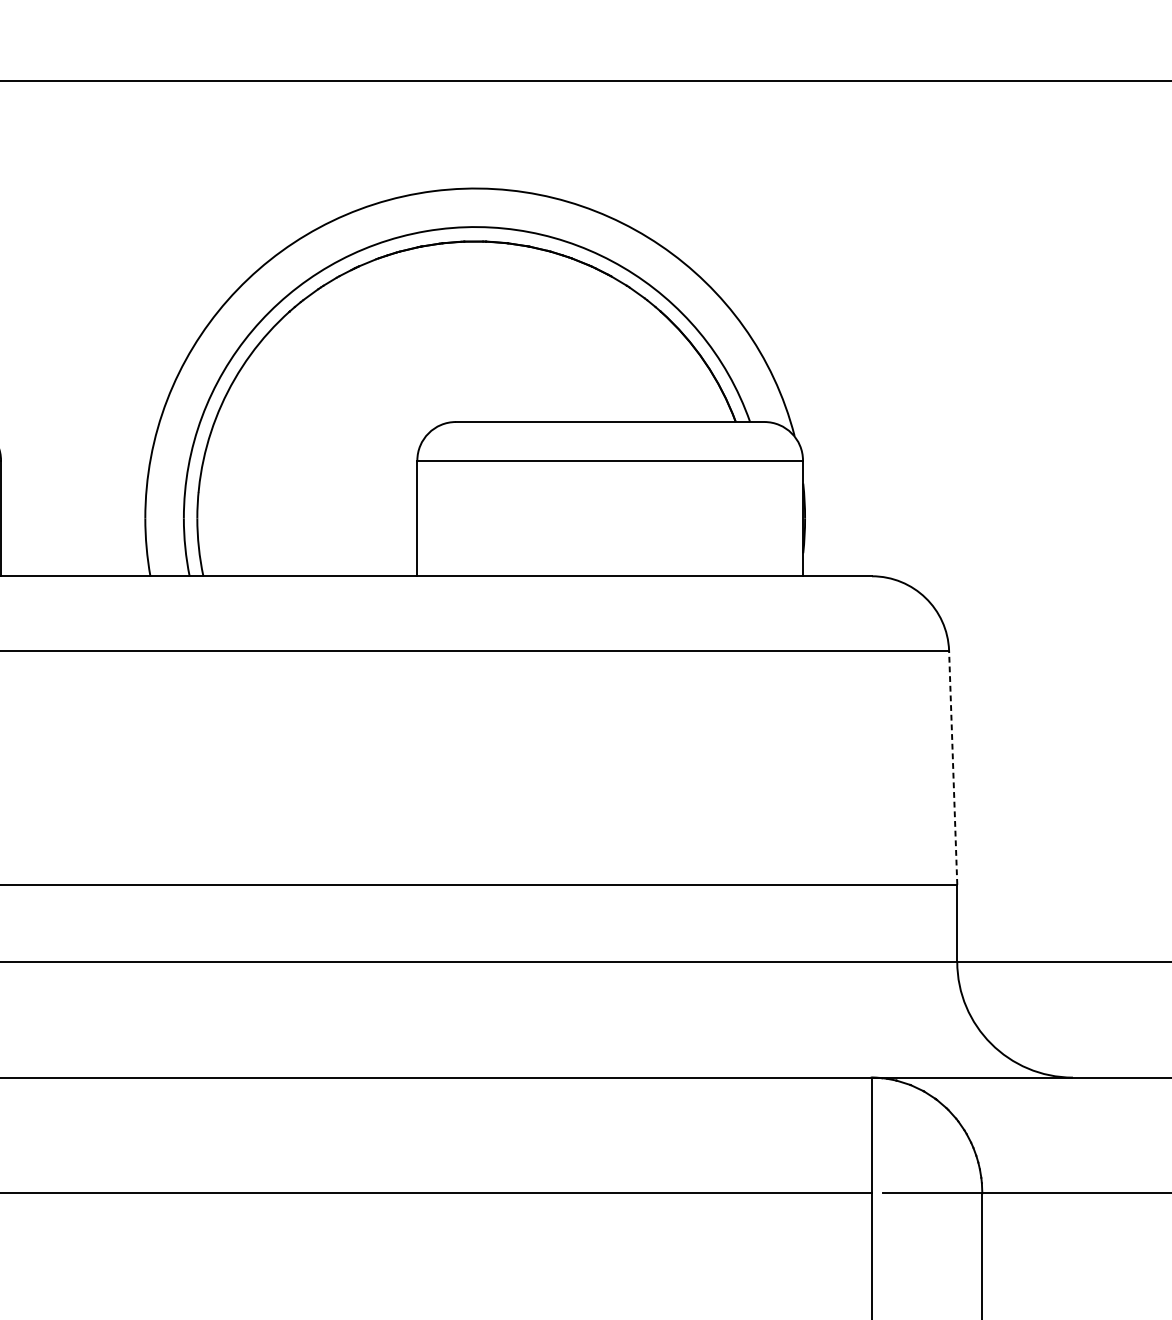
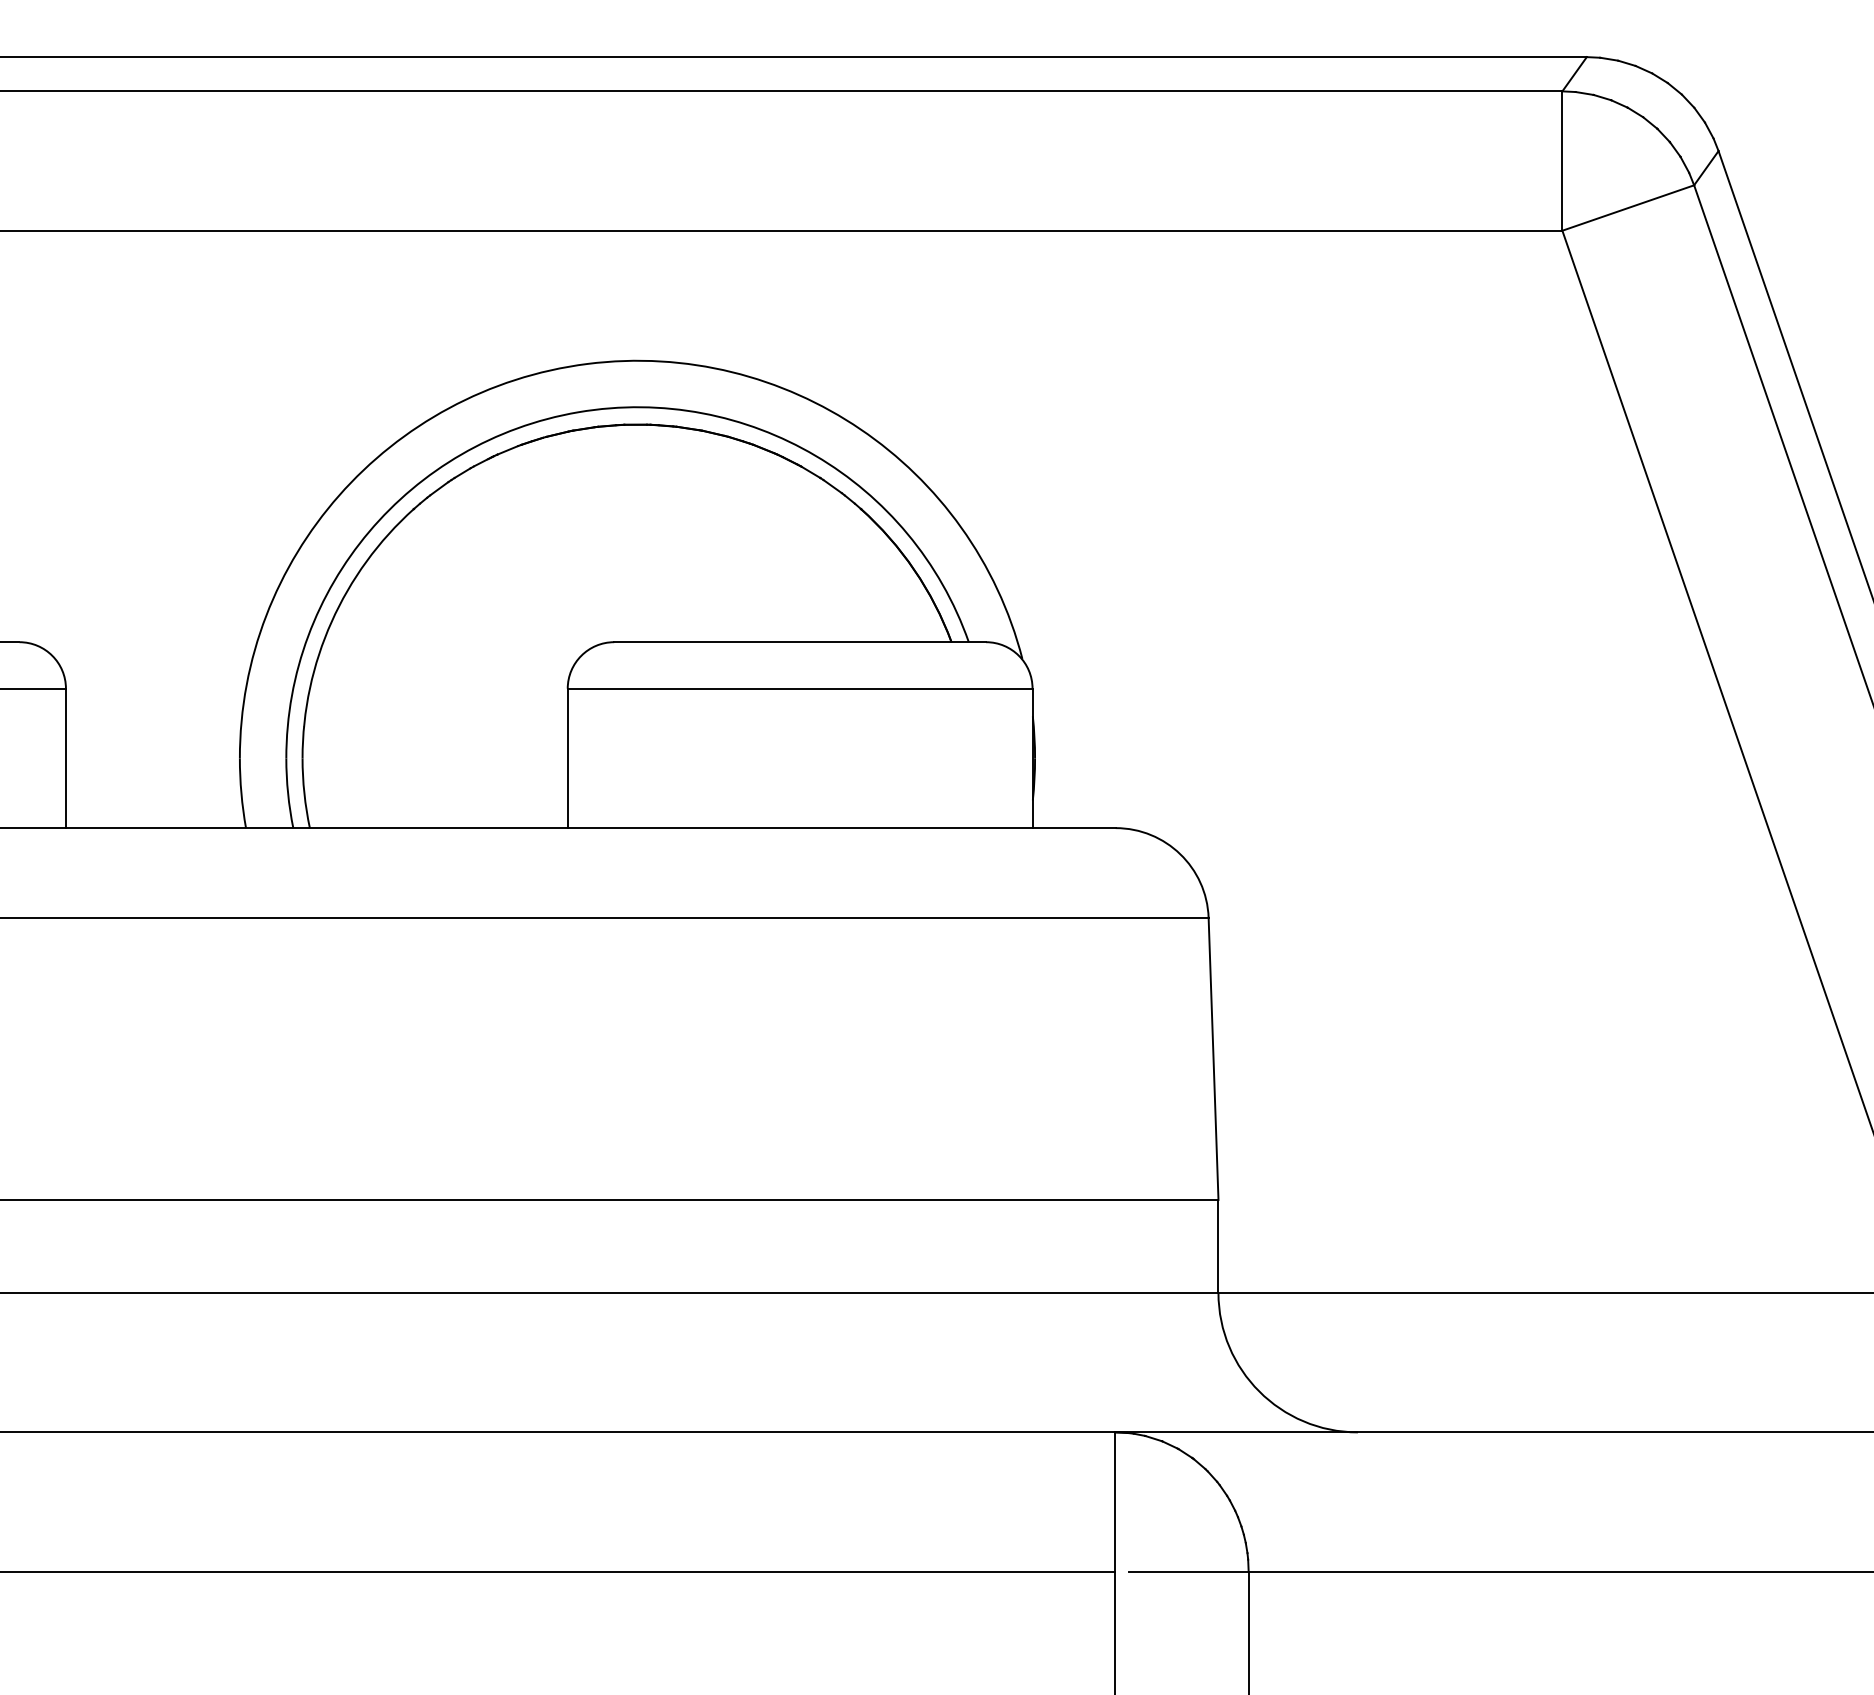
line: (953, 767) -> (1213, 1058), dashed -> solid

